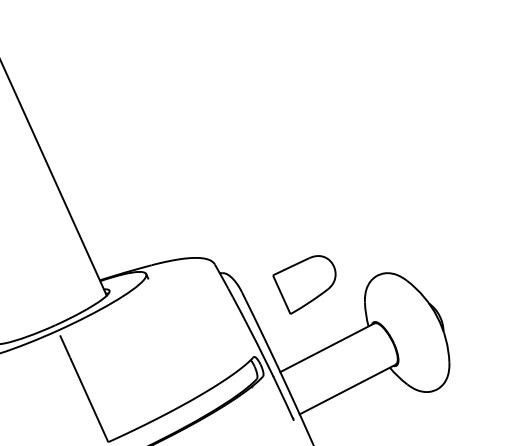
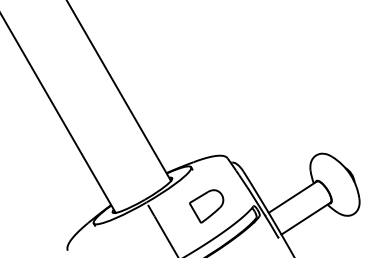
part: (303, 284) -> (206, 206), moved

